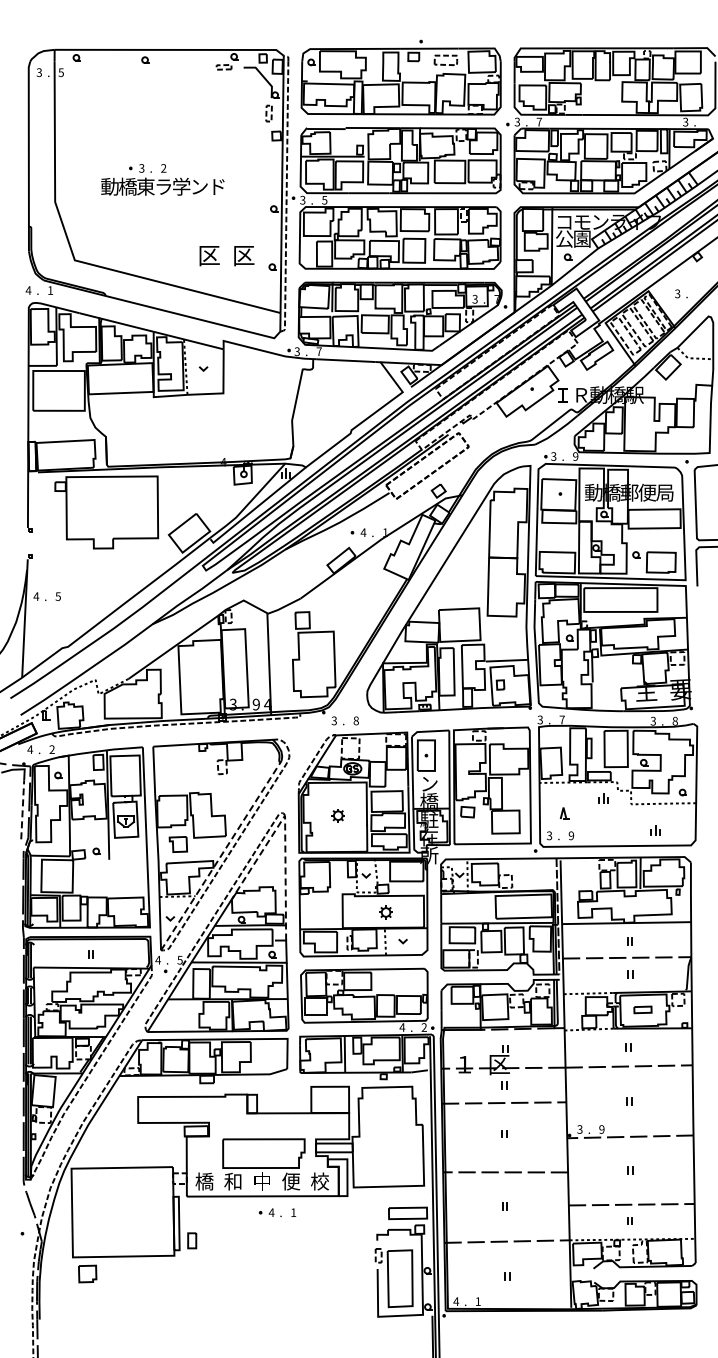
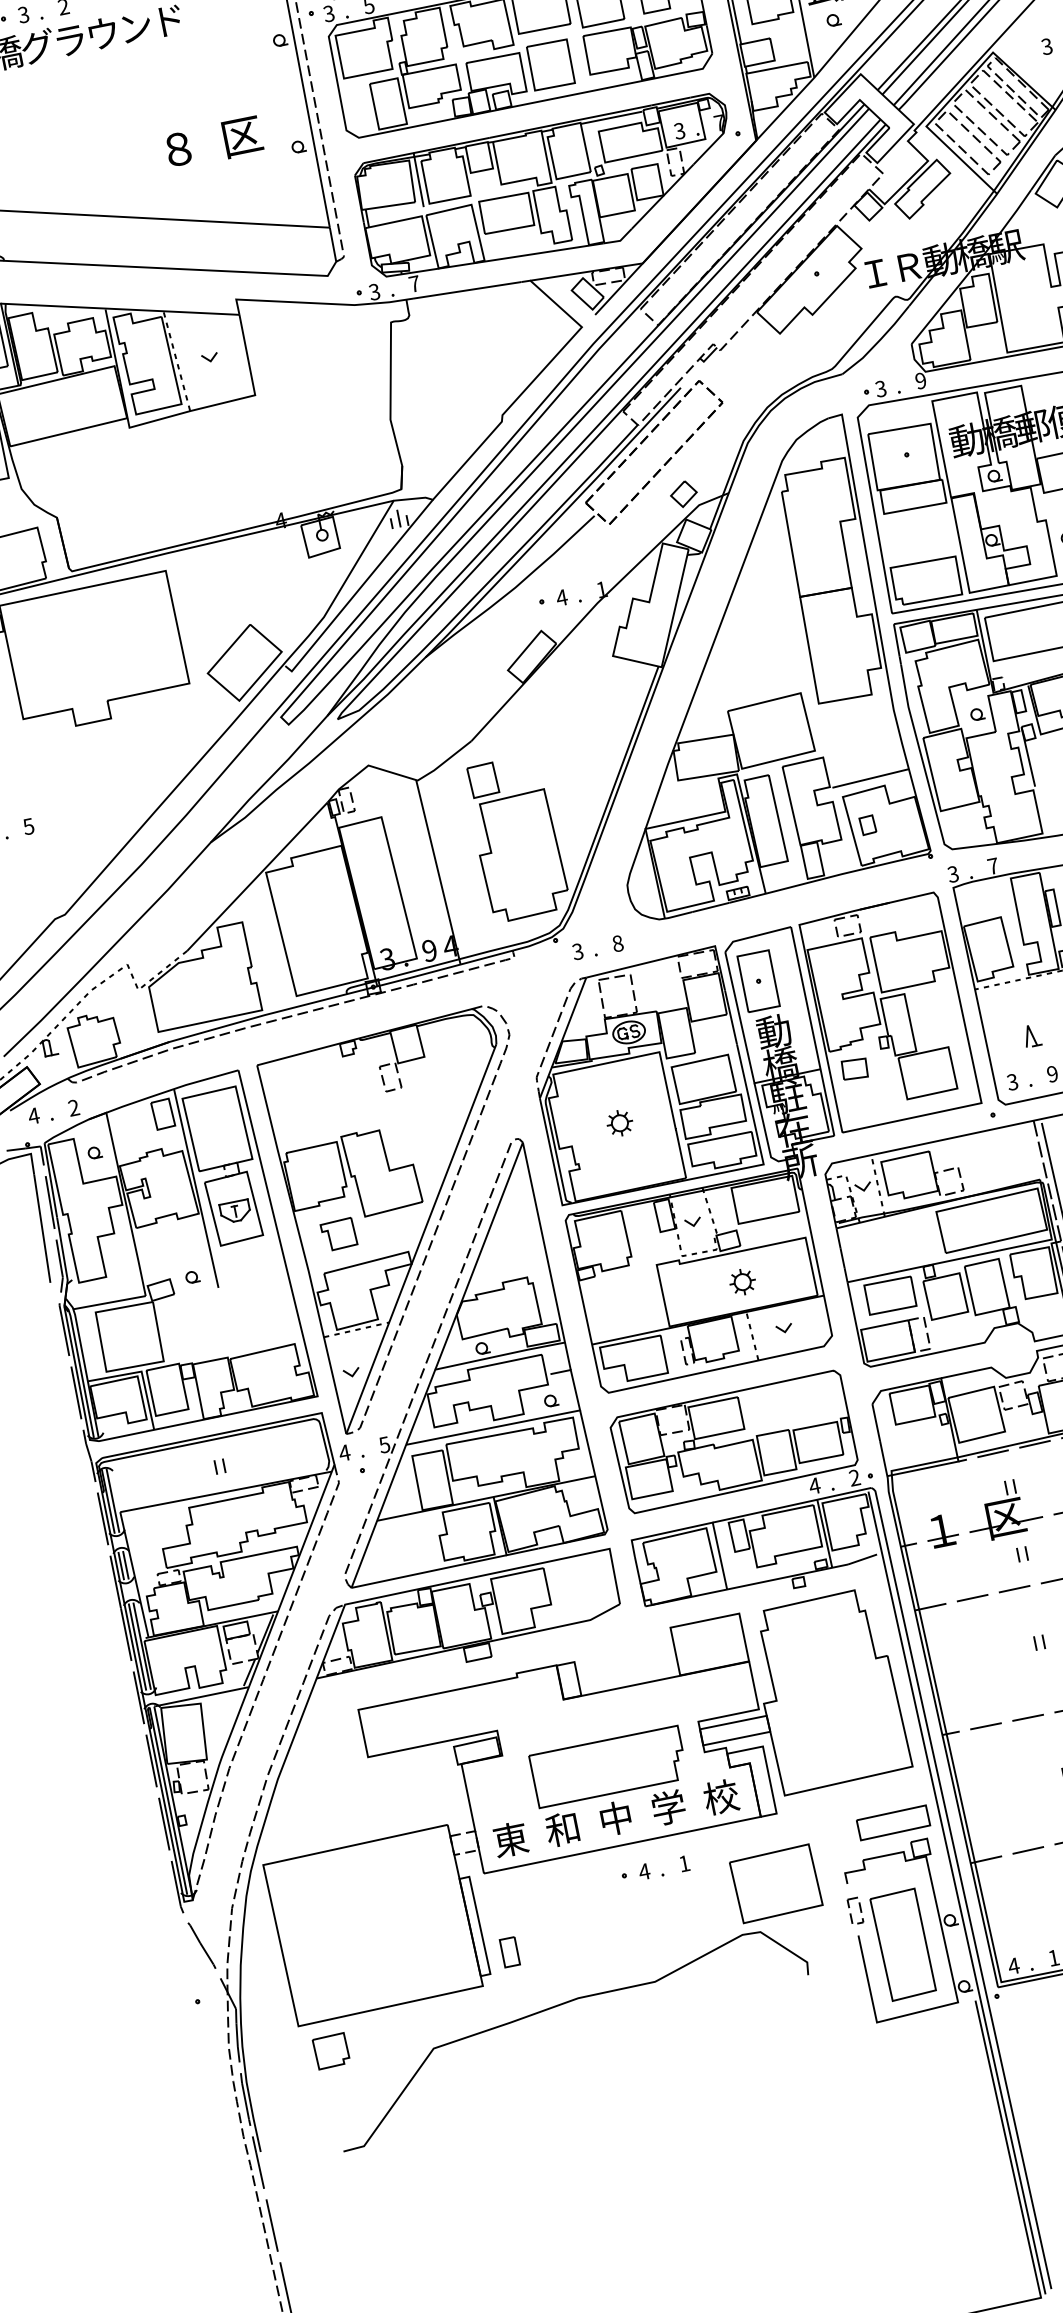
text: (145, 186) -> (36, 46), 東 -> グ
text: (181, 186) -> (102, 33), 学 -> ウ
text: (209, 256) -> (179, 150), 区 -> ８
text: (428, 783) -> (772, 1031), ン -> 動
line: (22, 809) -> (41, 1228), dashed -> solid
line: (285, 827) -> (528, 1164), dashed -> solid
line: (221, 855) -> (421, 1238), dashed -> solid
text: (204, 1181) -> (510, 1839), 橋 -> 東
text: (291, 1181) -> (669, 1807), 便 -> 学
part: (222, 1271) -> (576, 1997), added

